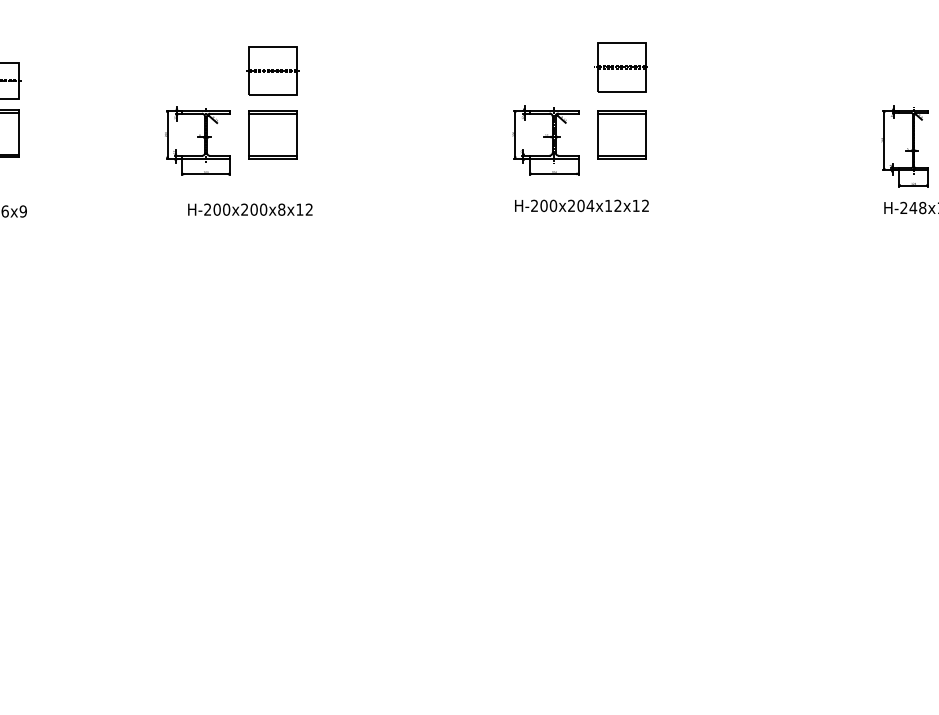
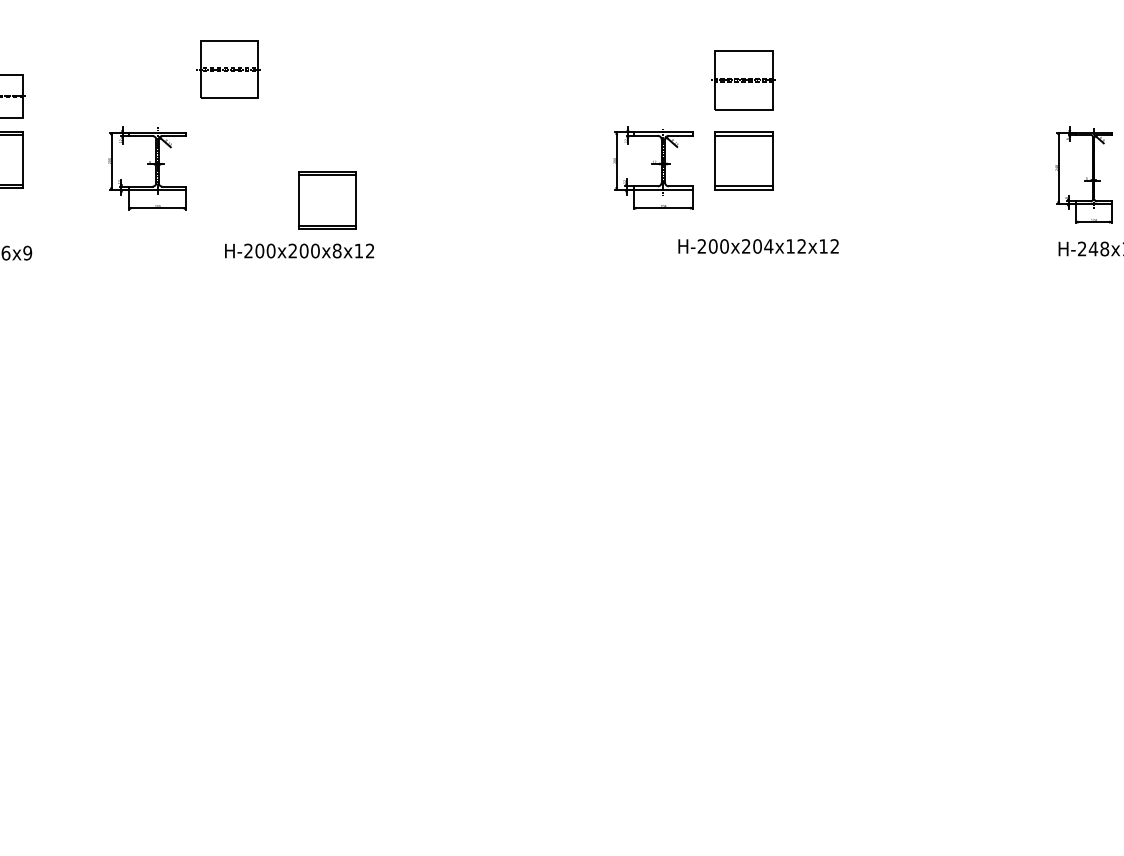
part: (272, 70) -> (228, 69), moved
part: (273, 134) -> (327, 200), moved
part: (197, 140) -> (147, 168), moved
text: (581, 205) -> (758, 246), moved

